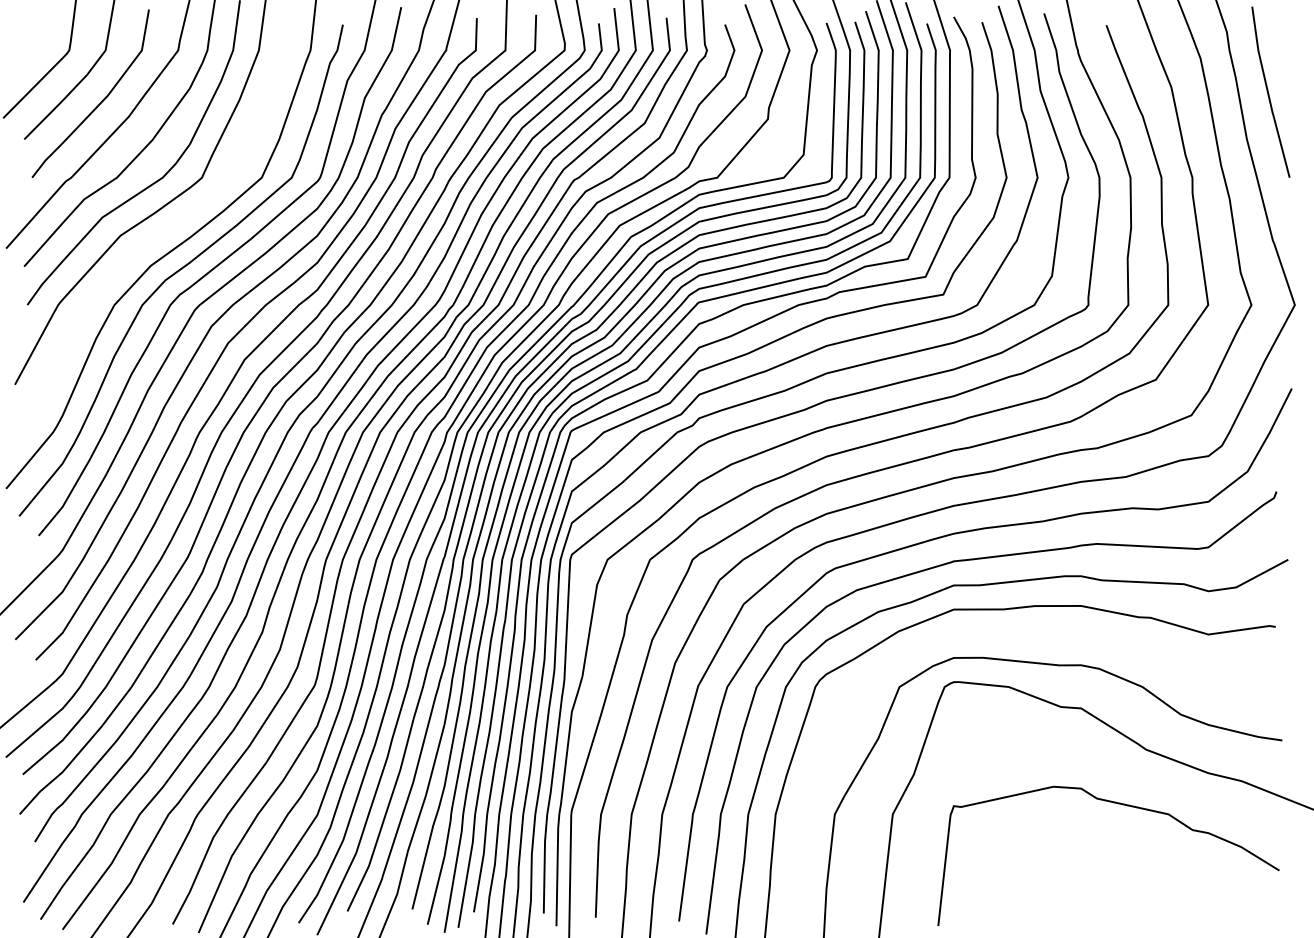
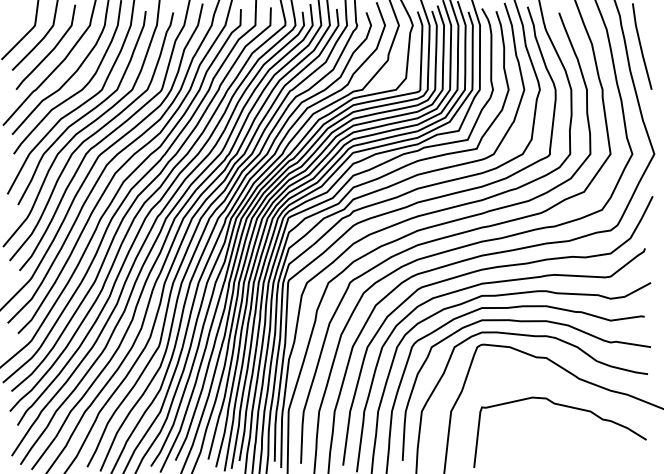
curve: (169, 224) -> (85, 113), added
curve: (1039, 638) -> (525, 322), added

